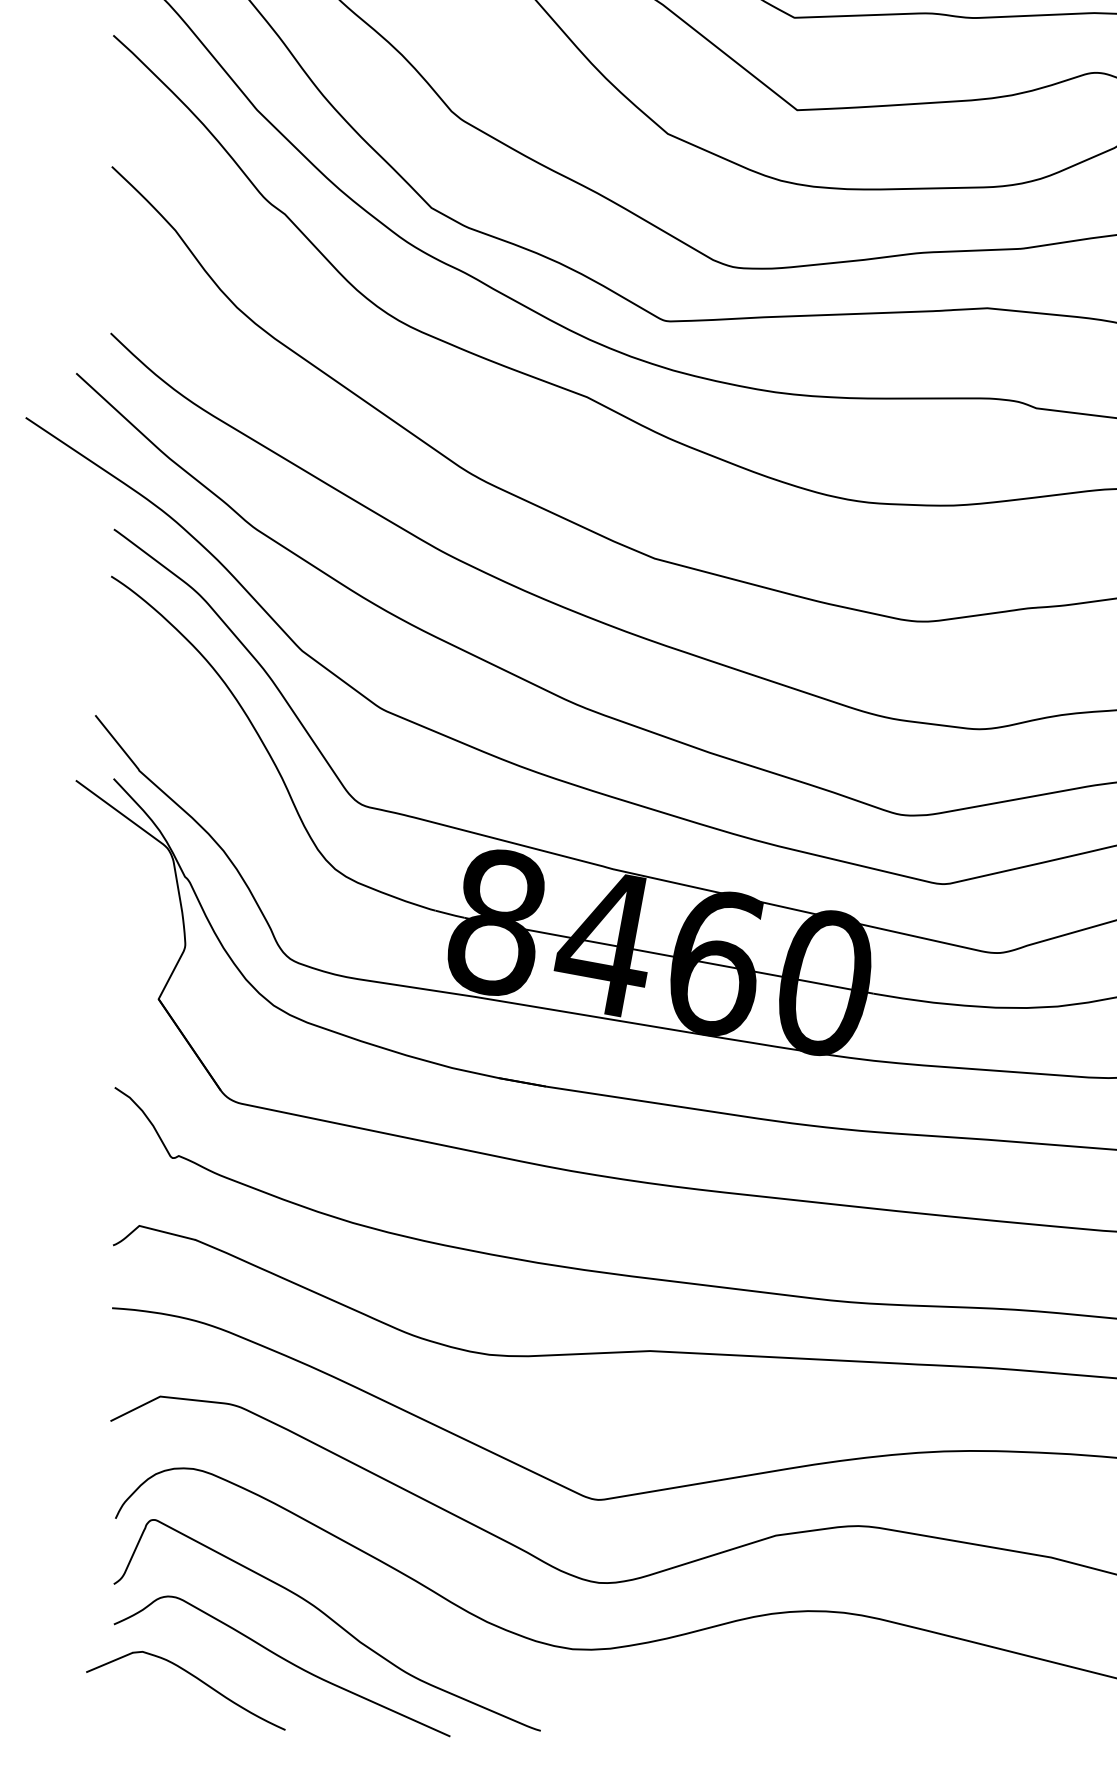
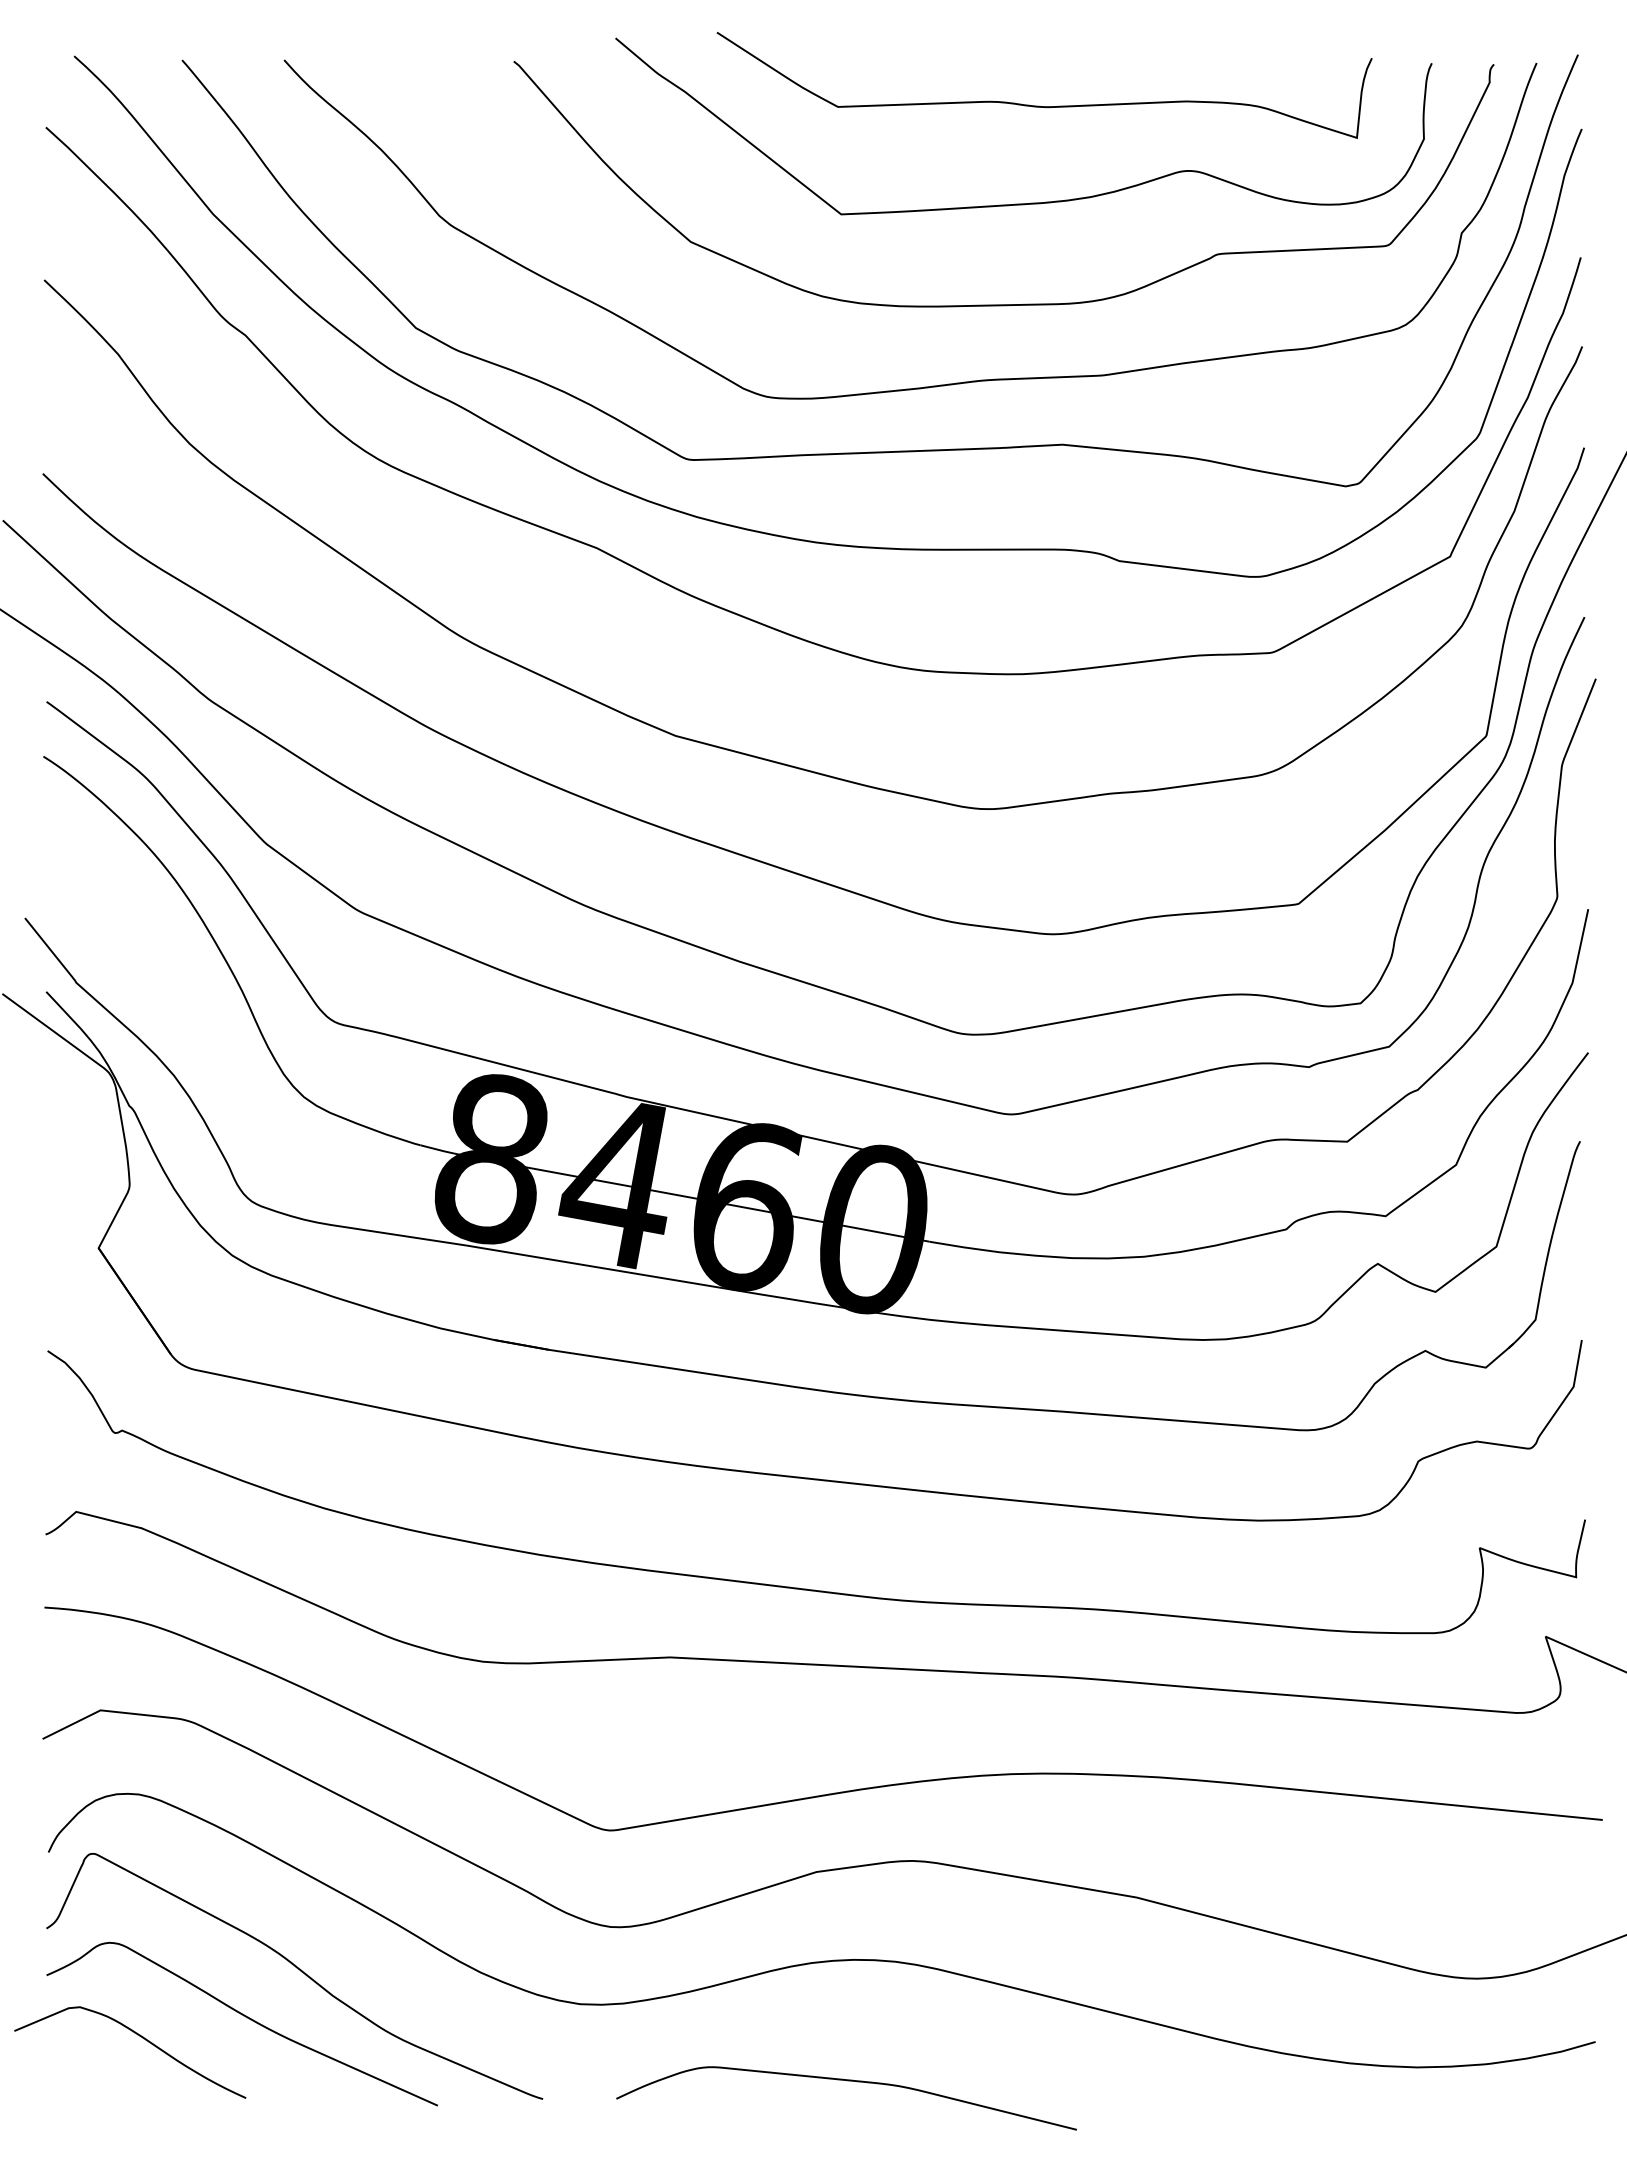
curve: (802, 1715) -> (847, 2081), added

